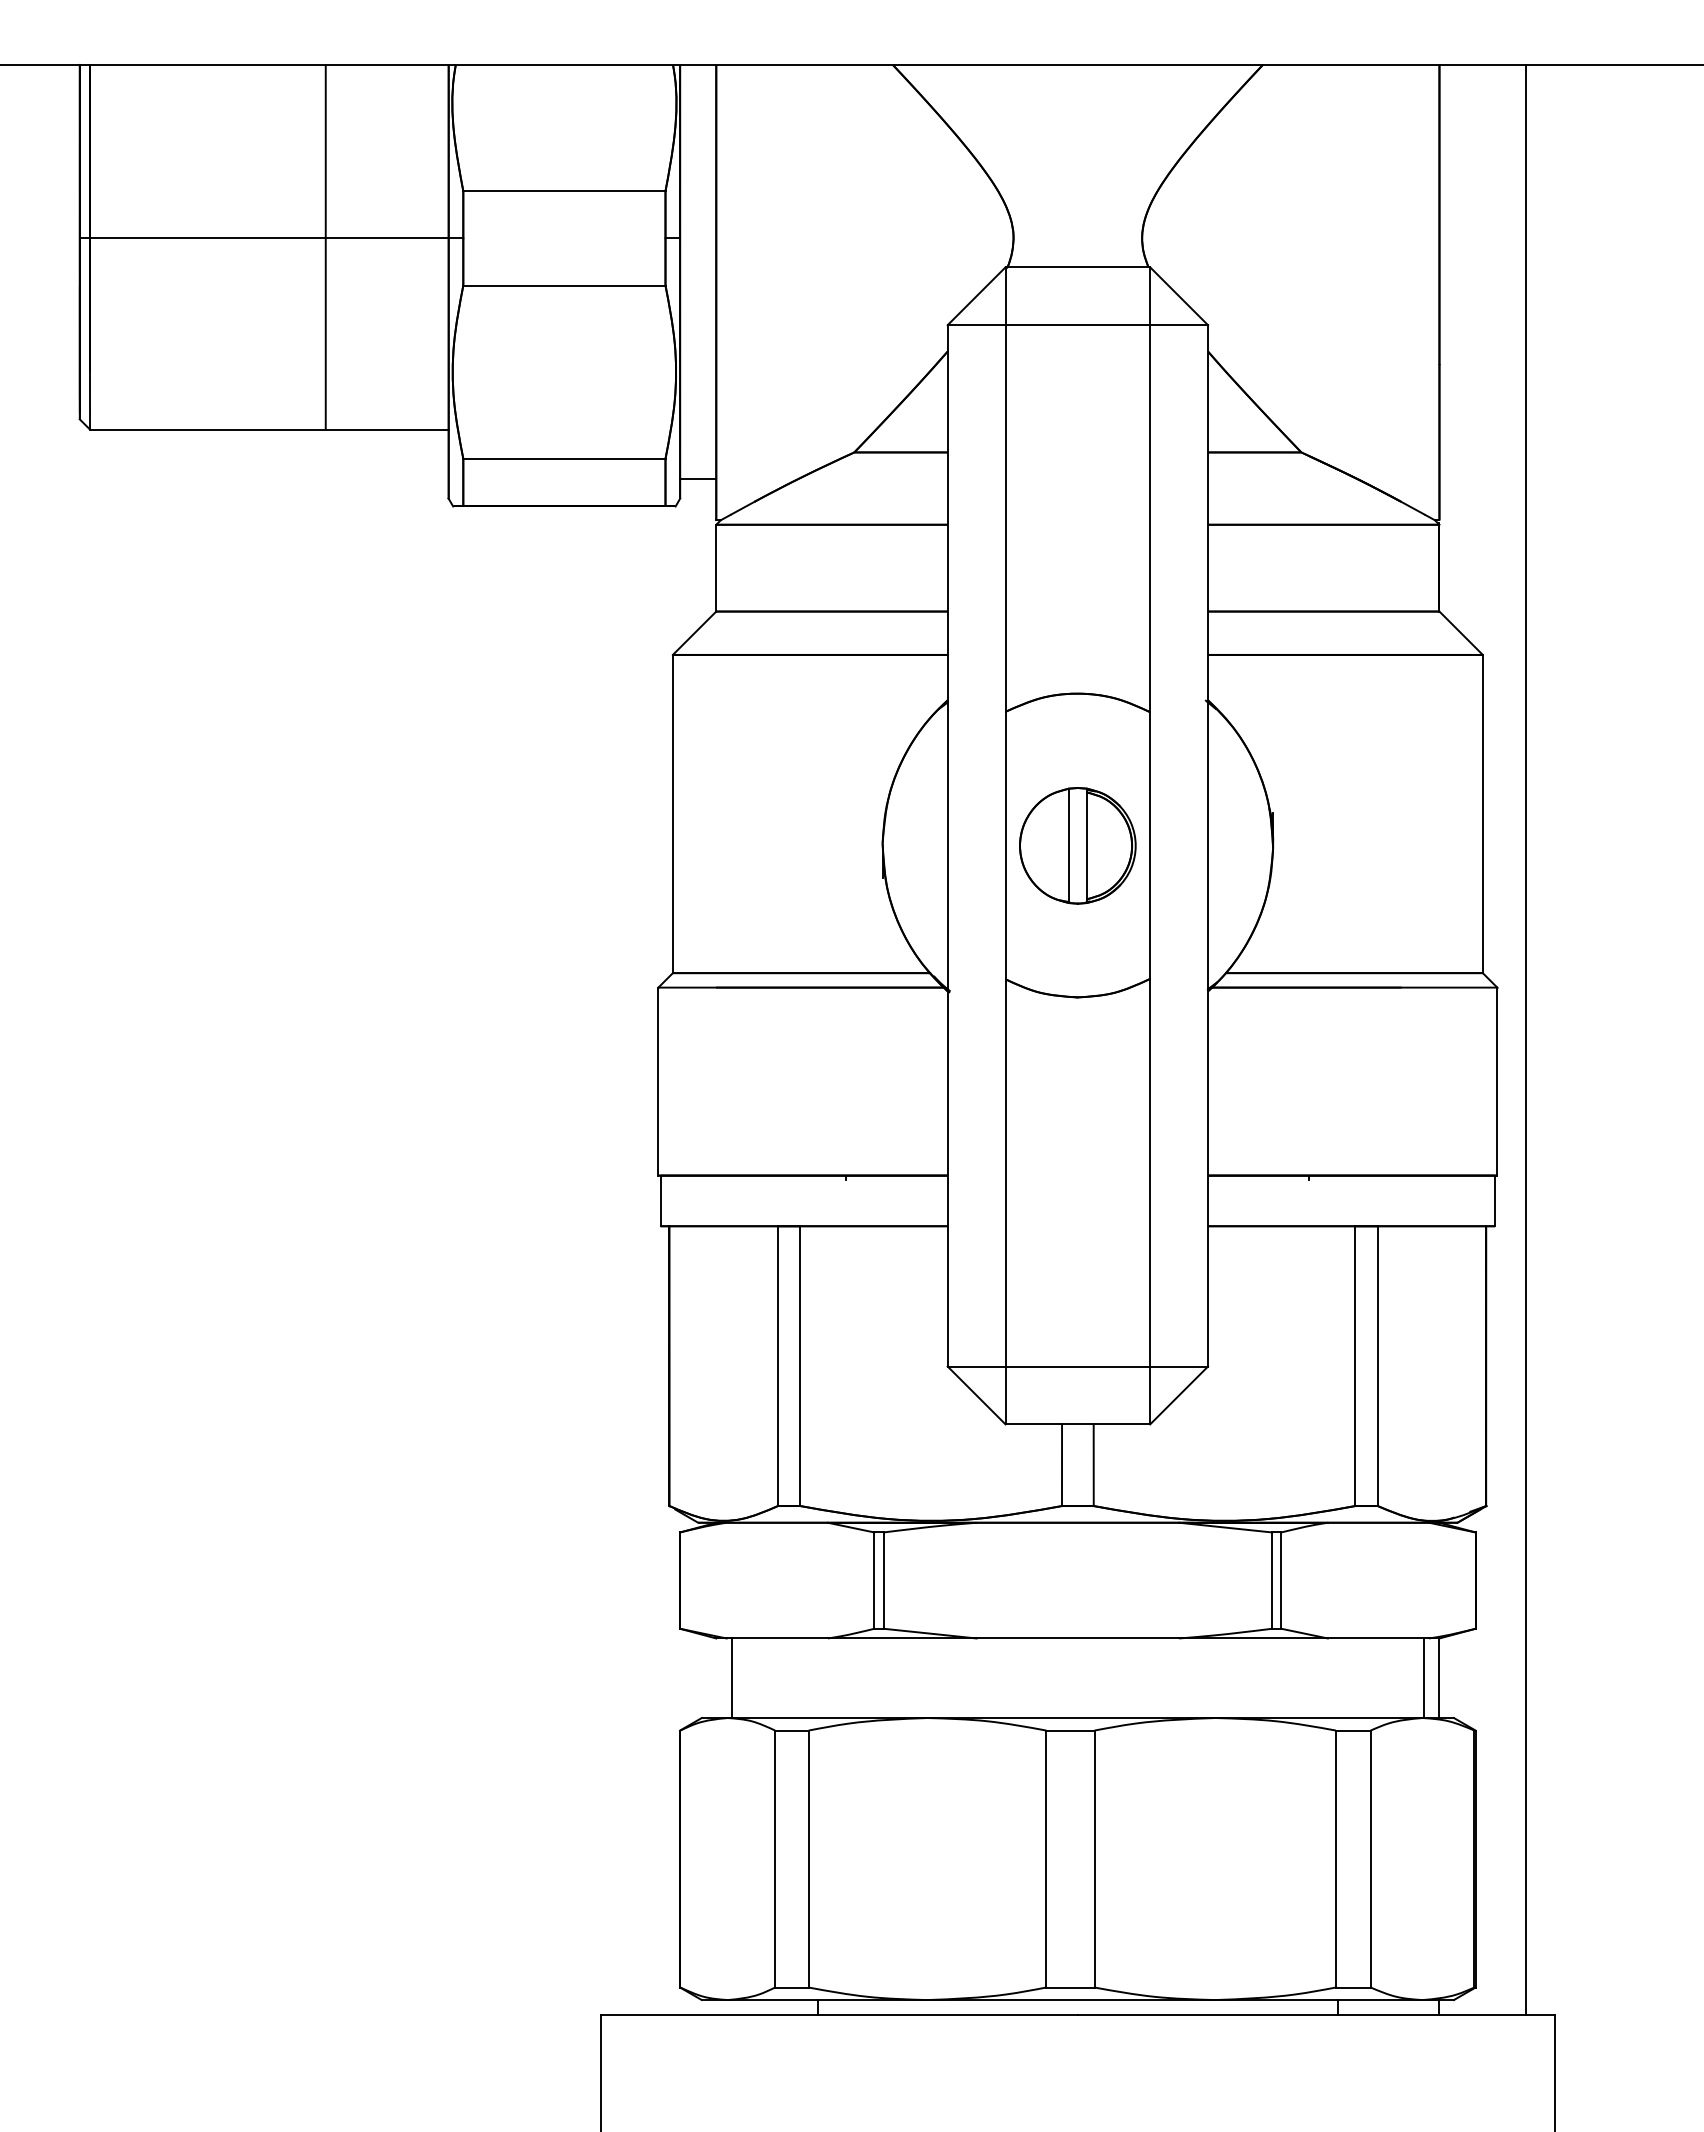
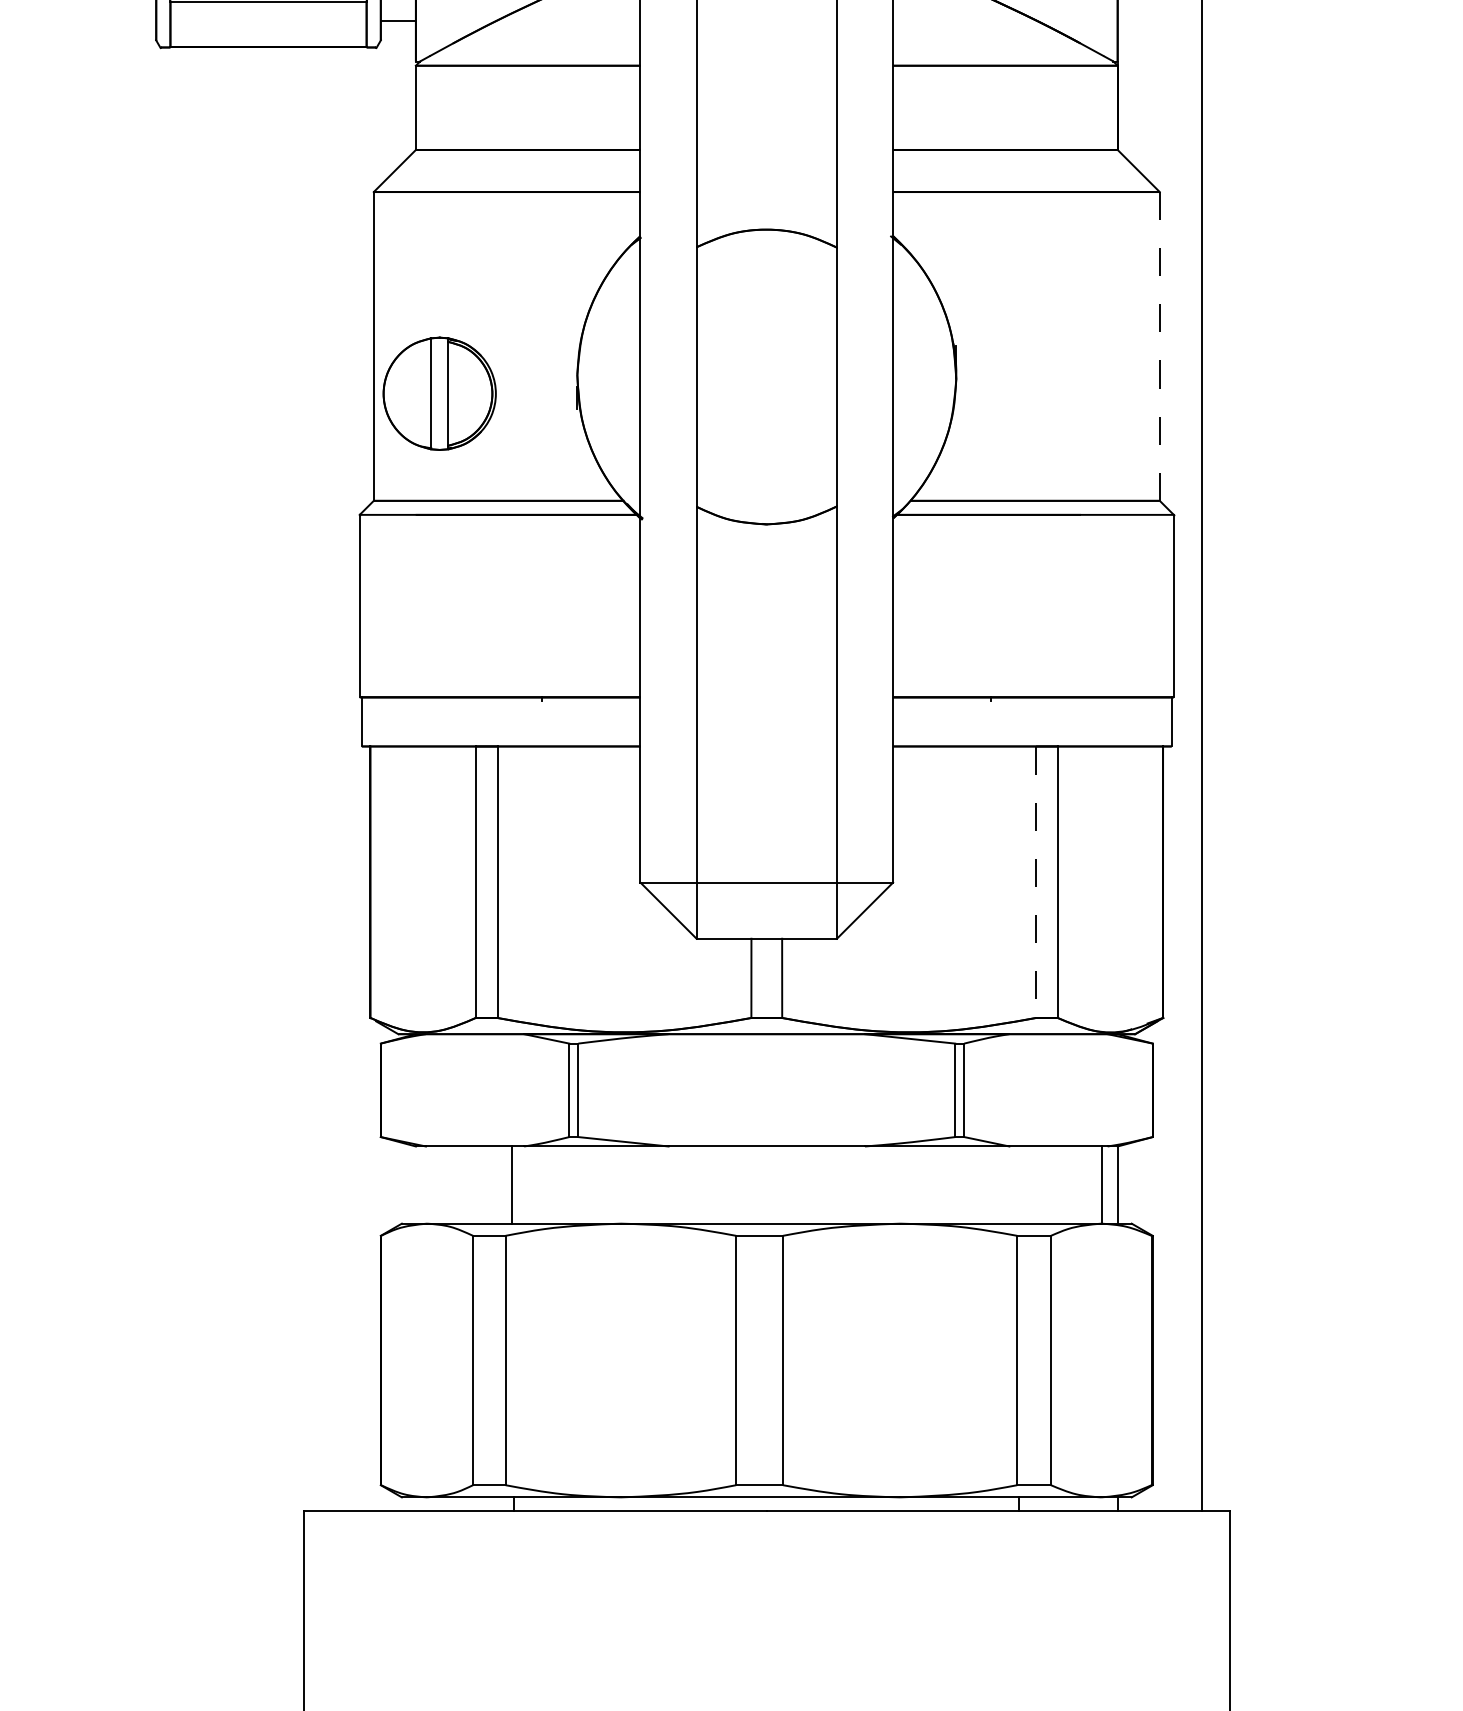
line: (1482, 814) -> (1159, 346), solid -> dashed
part: (1077, 845) -> (439, 393), moved
line: (1355, 1366) -> (1036, 882), solid -> dashed
line: (732, 1678) -> (512, 1185), moved

